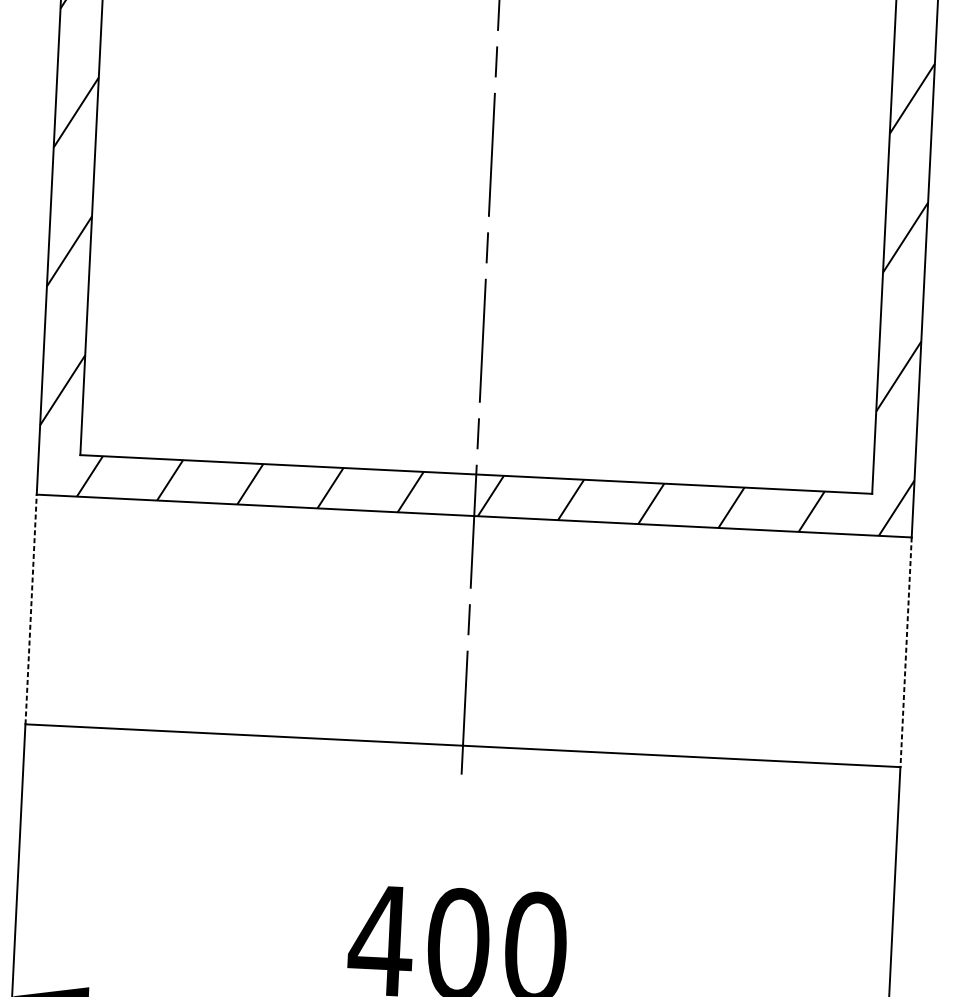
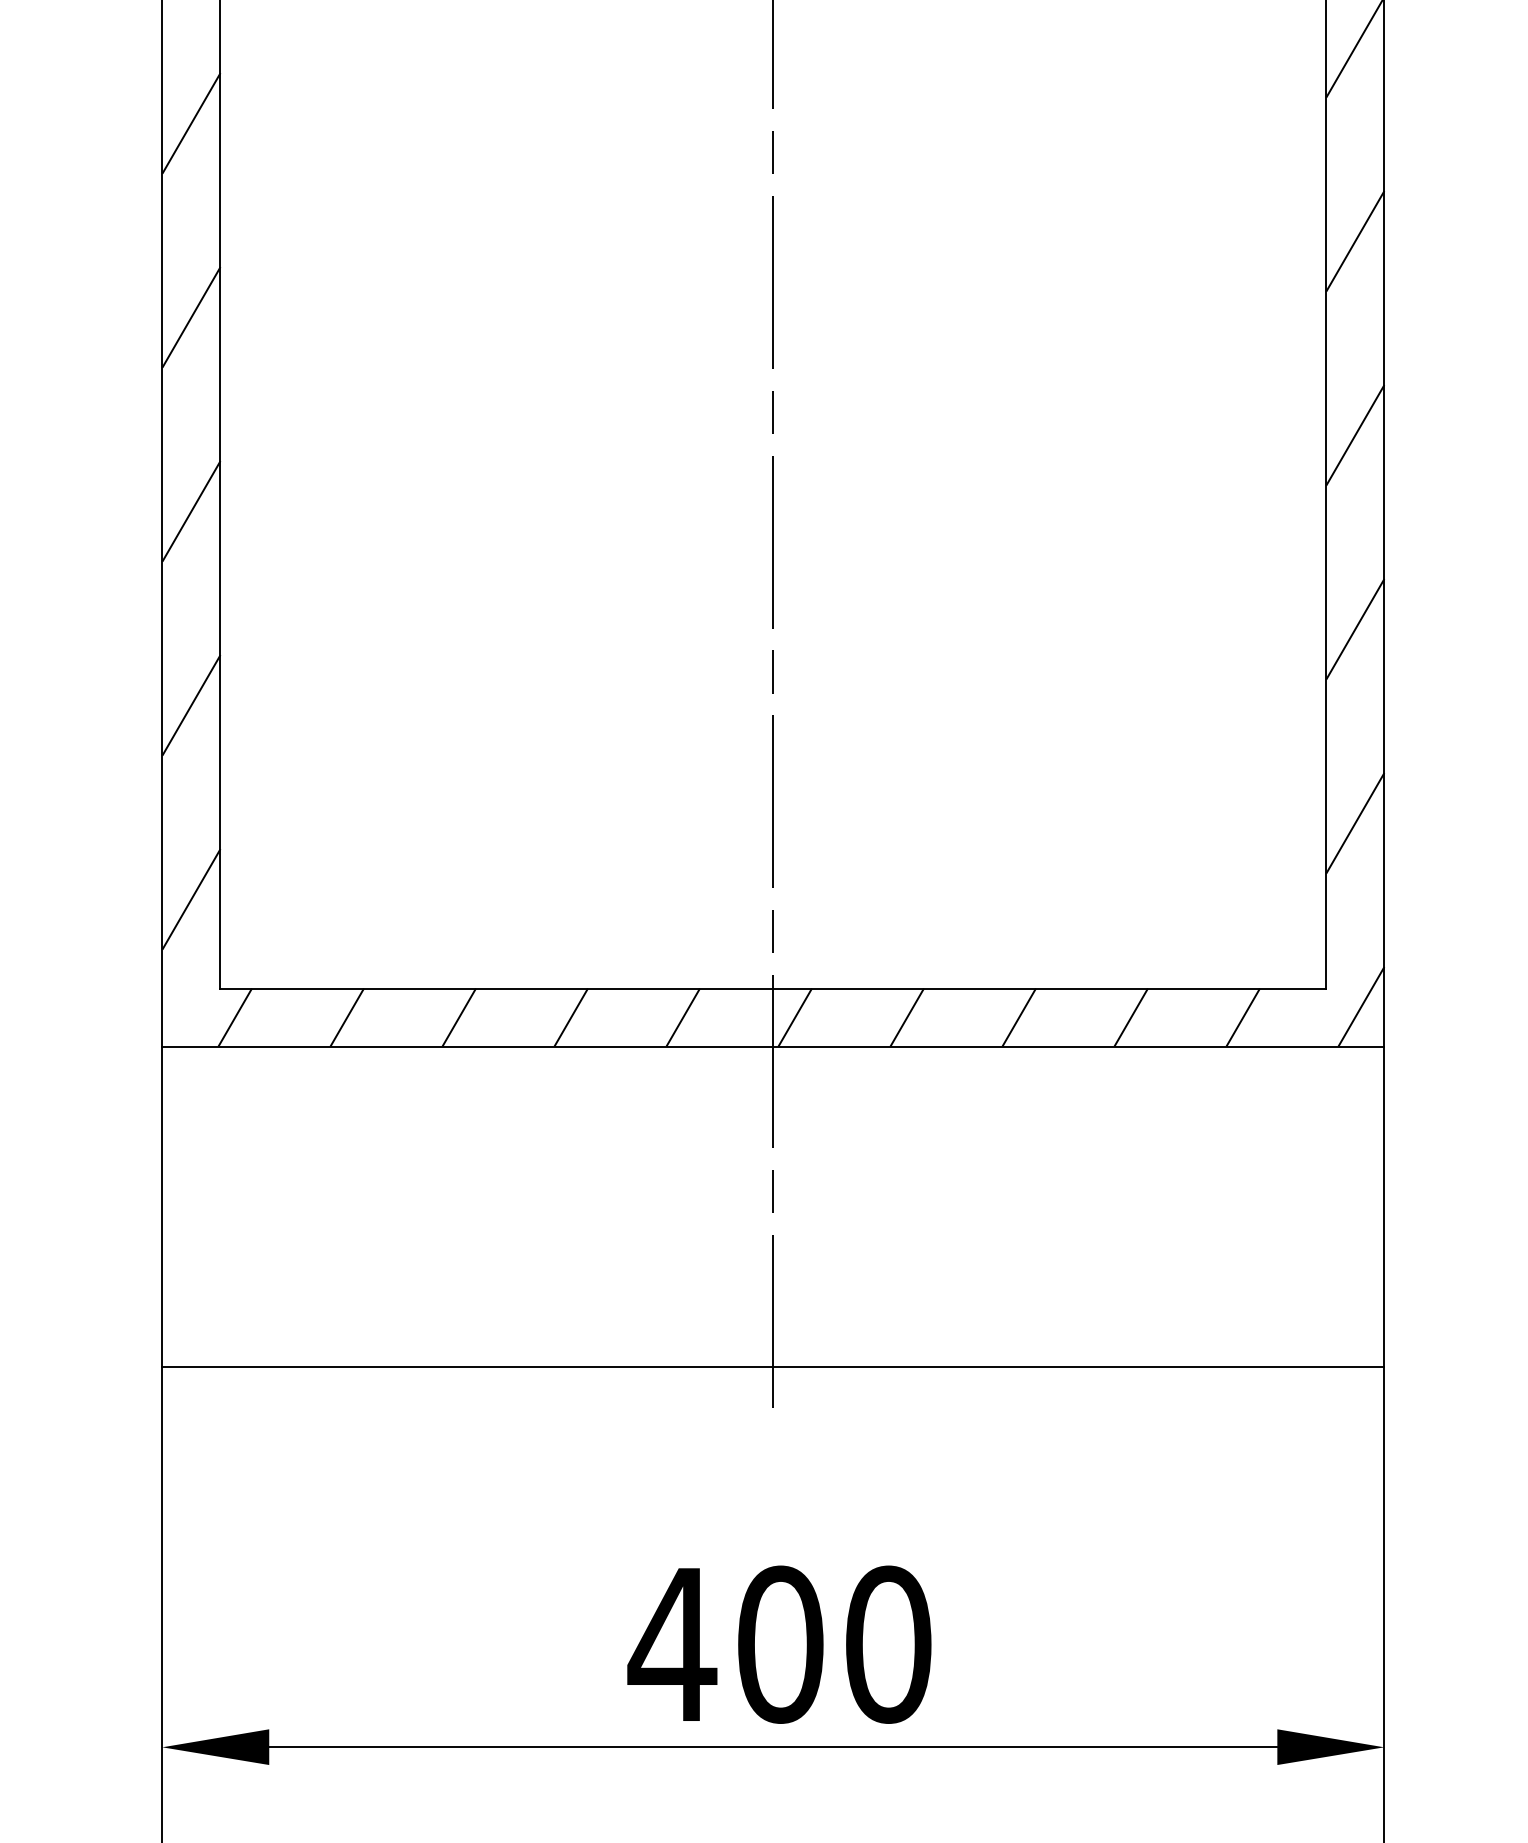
line: (31, 609) -> (162, 1206), dashed -> solid
line: (906, 652) -> (1384, 1207), dashed -> solid

